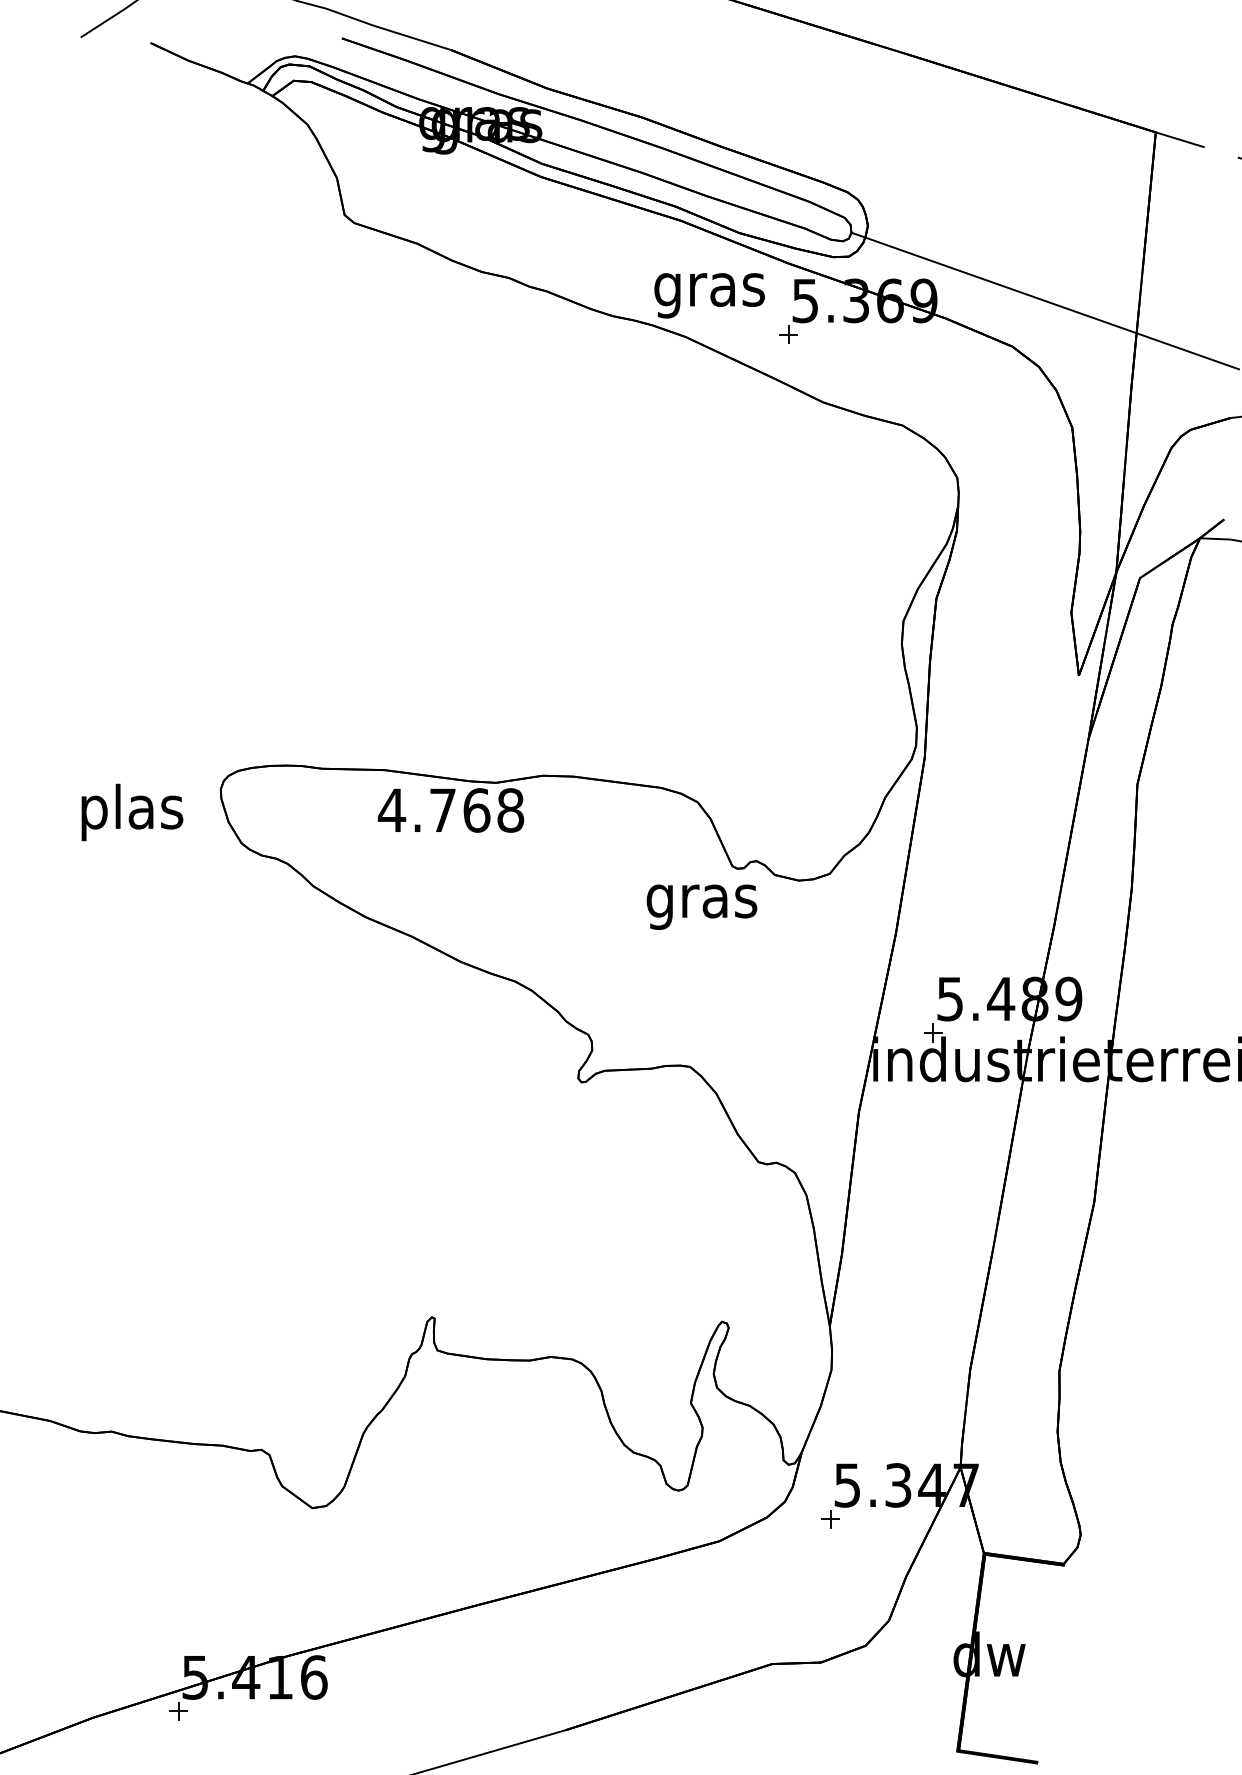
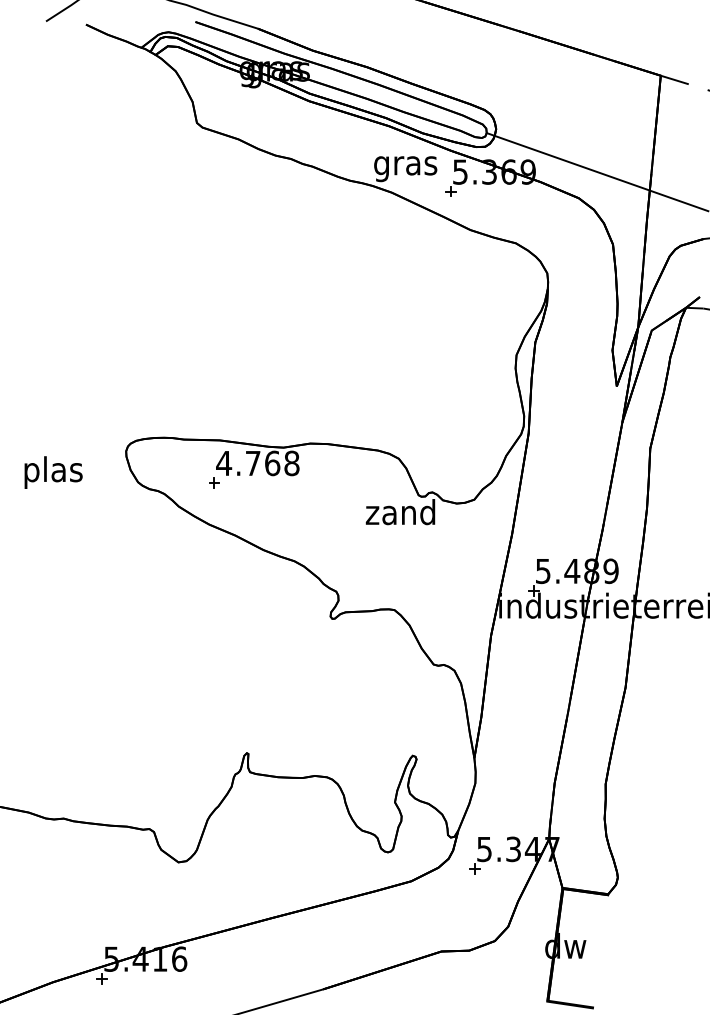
text: (132, 812) -> (53, 472), moved
part: (375, 843) -> (214, 482), added
text: (700, 901) -> (400, 515), gras -> zand

